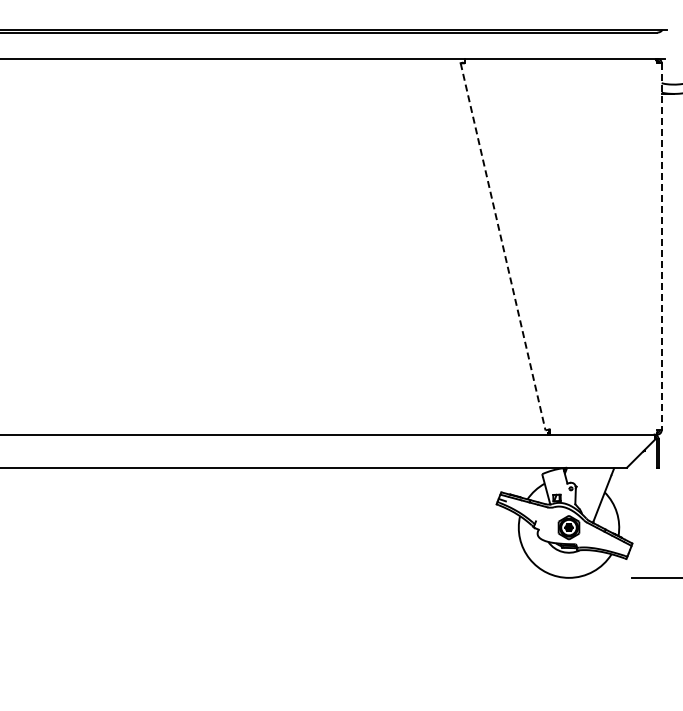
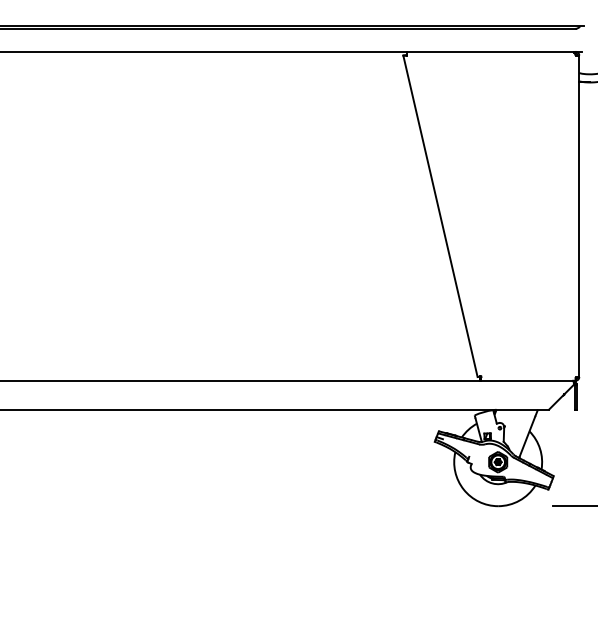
line: (661, 246) -> (579, 216), dashed -> solid
line: (503, 247) -> (440, 216), dashed -> solid

